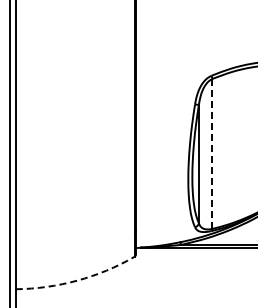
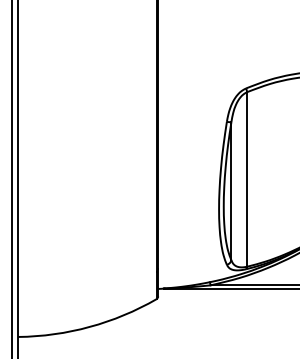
line: (212, 153) -> (247, 178), dashed -> solid
arc: (77, 280) -> (90, 326), dashed -> solid

